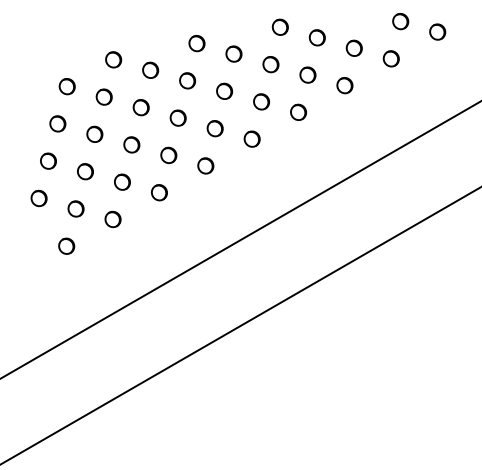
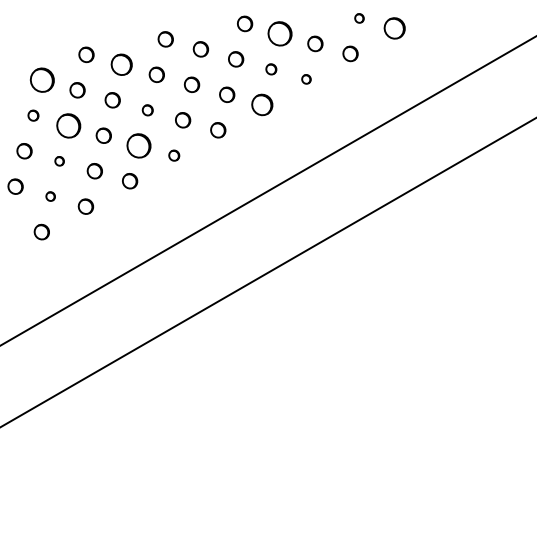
part: (400, 21) -> (359, 18), size x0.6
part: (437, 32) -> (394, 28), size x1.4
part: (317, 37) -> (280, 33), size x1.6
part: (150, 69) -> (121, 64), size x1.4
part: (308, 75) -> (271, 69), size x0.7
part: (344, 85) -> (306, 79), size x0.6
part: (67, 86) -> (42, 80), size x1.6
part: (298, 112) -> (262, 104), size x1.4
part: (177, 118) -> (147, 110), size x0.7
part: (57, 123) -> (33, 115), size x0.7
part: (94, 134) -> (68, 125), size x1.6
part: (168, 155) -> (138, 145), size x1.6
part: (206, 165) -> (174, 155), size x0.7
part: (85, 171) -> (59, 161), size x0.6
part: (75, 208) -> (50, 196), size x0.6

